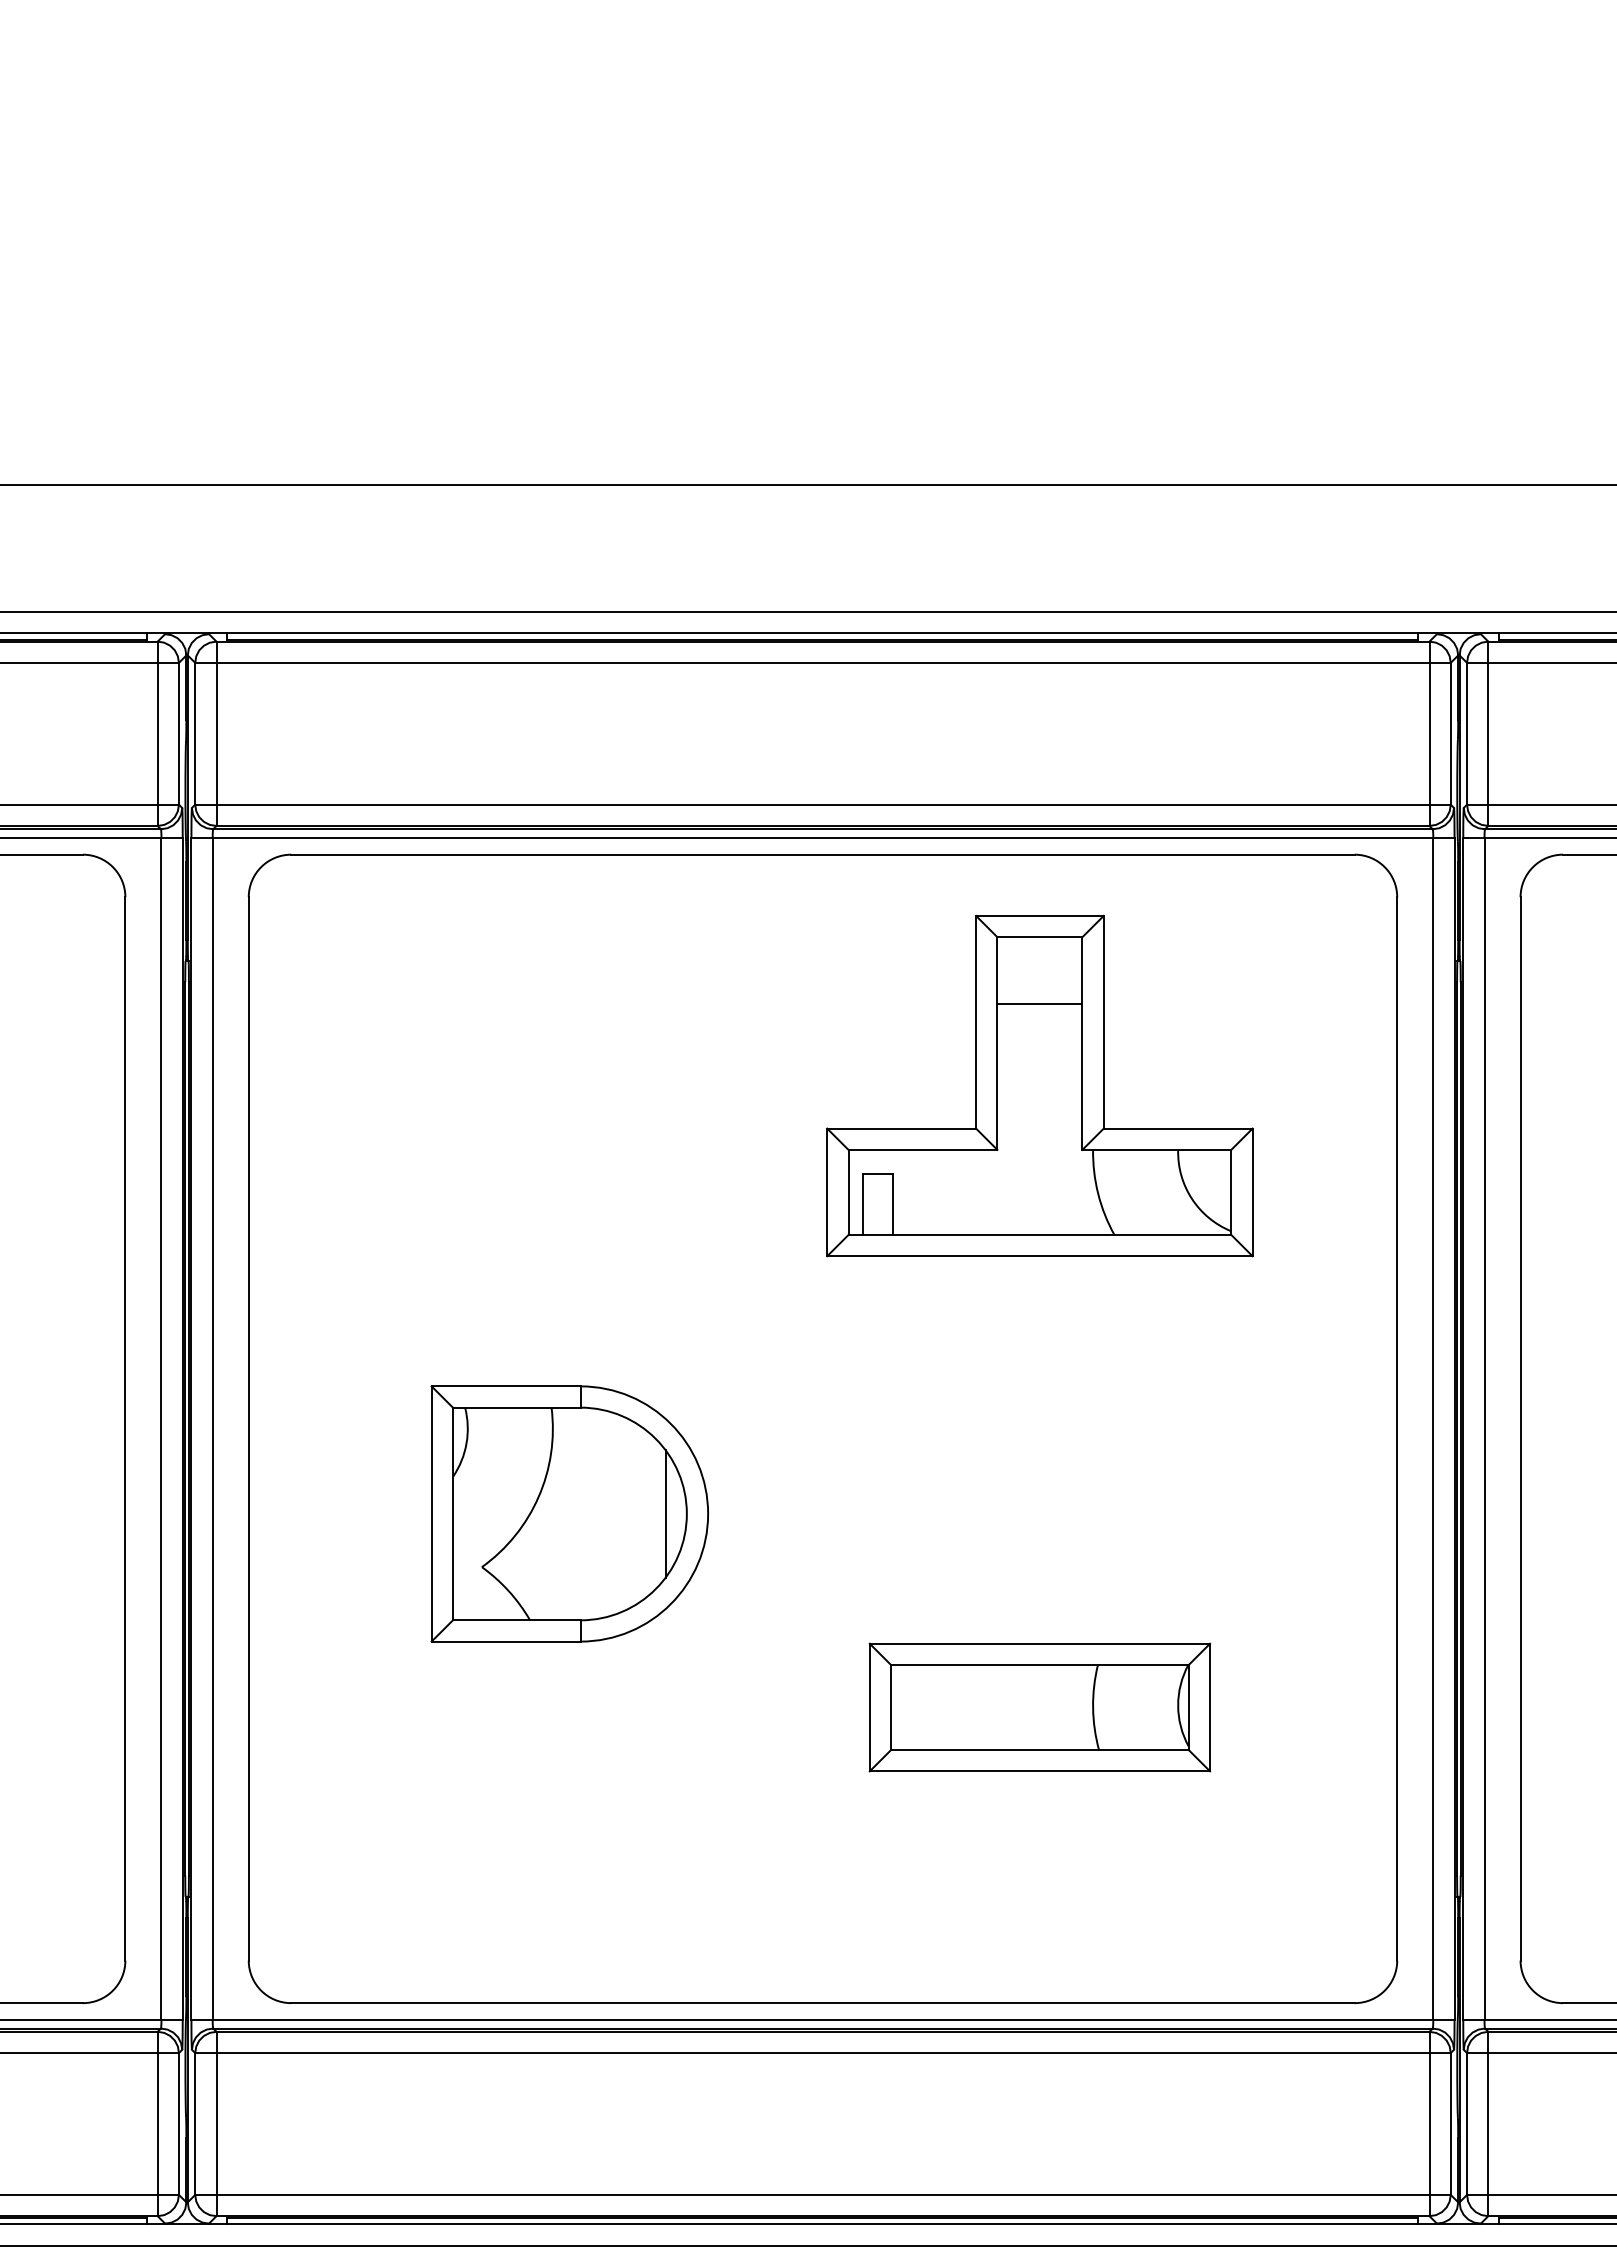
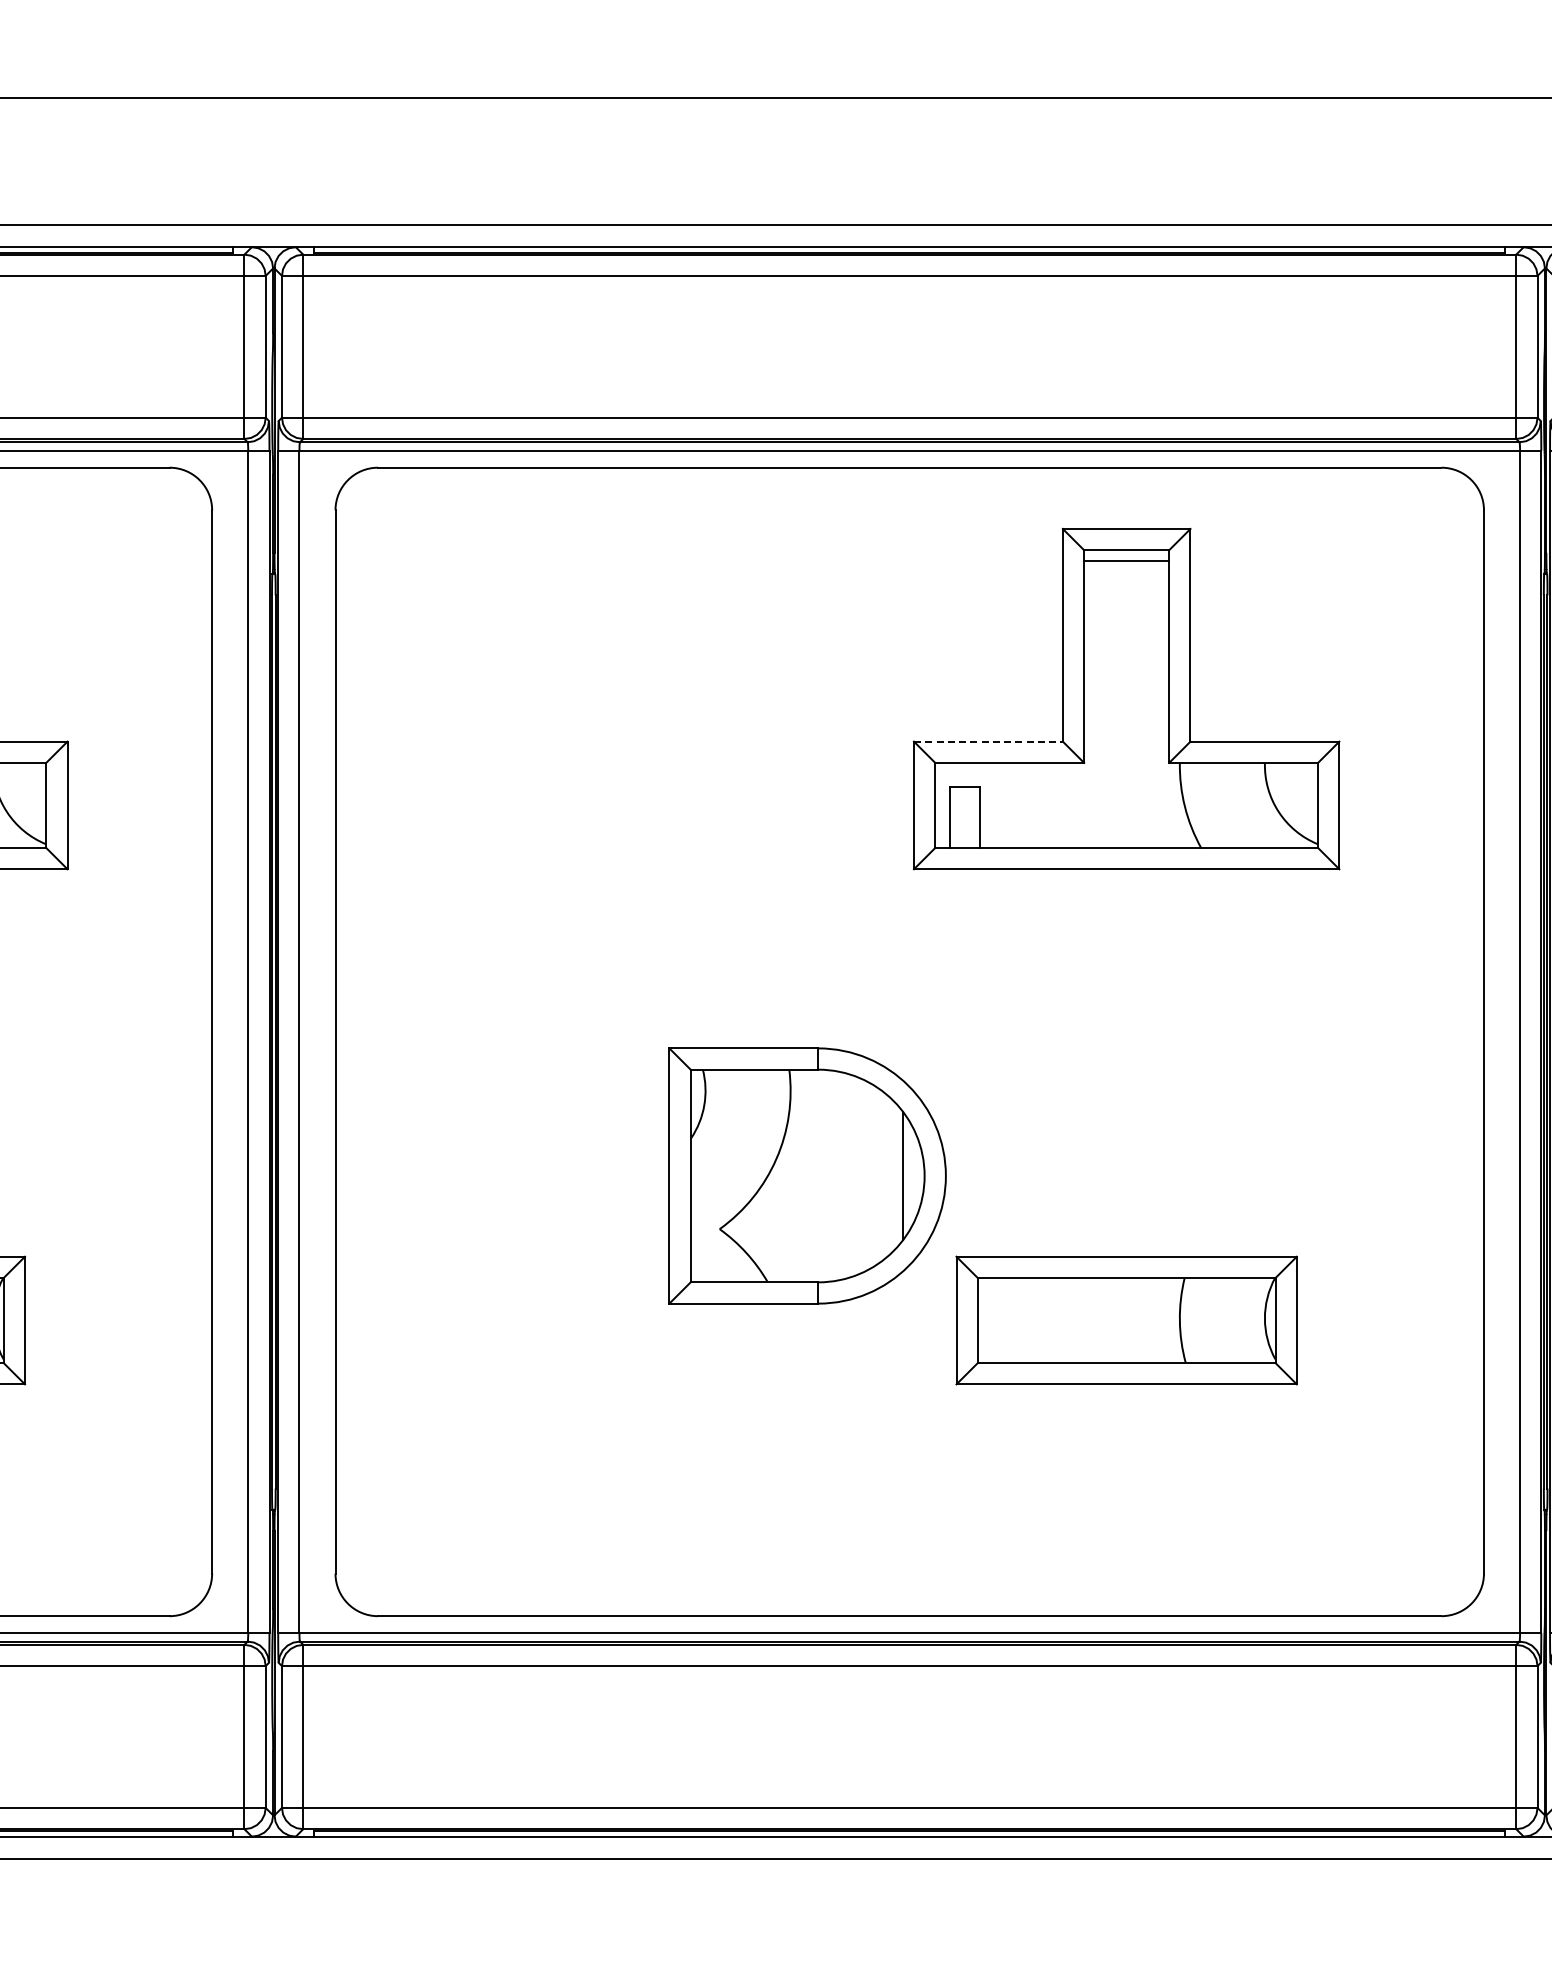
line: (1039, 1003) -> (1126, 560), moved
line: (902, 1128) -> (989, 741), solid -> dashed
part: (569, 1513) -> (807, 1175), moved

